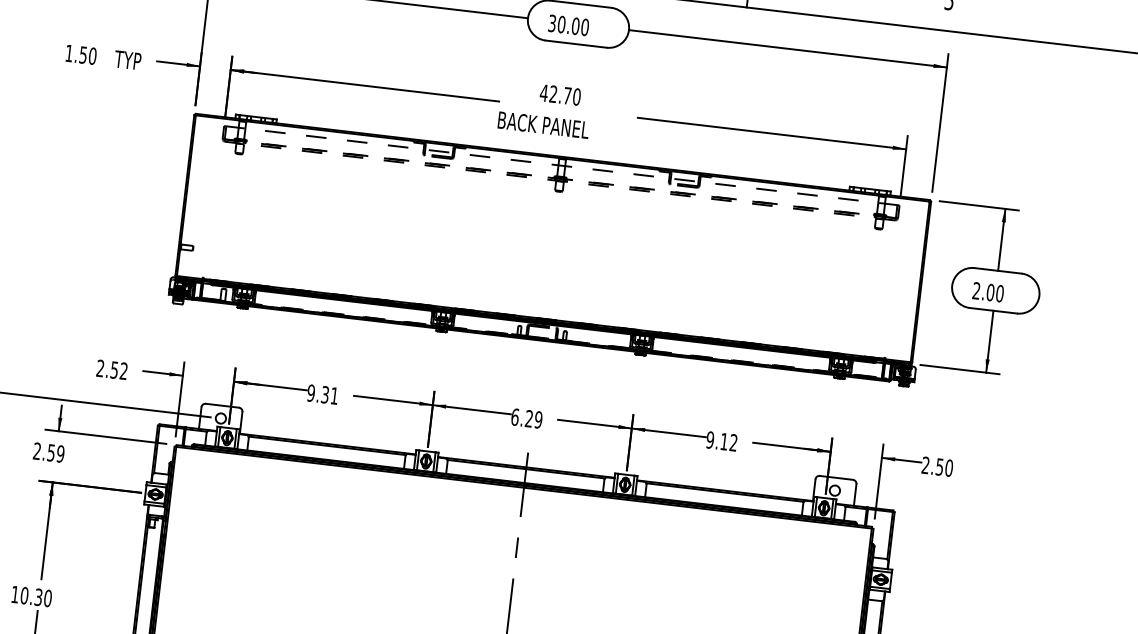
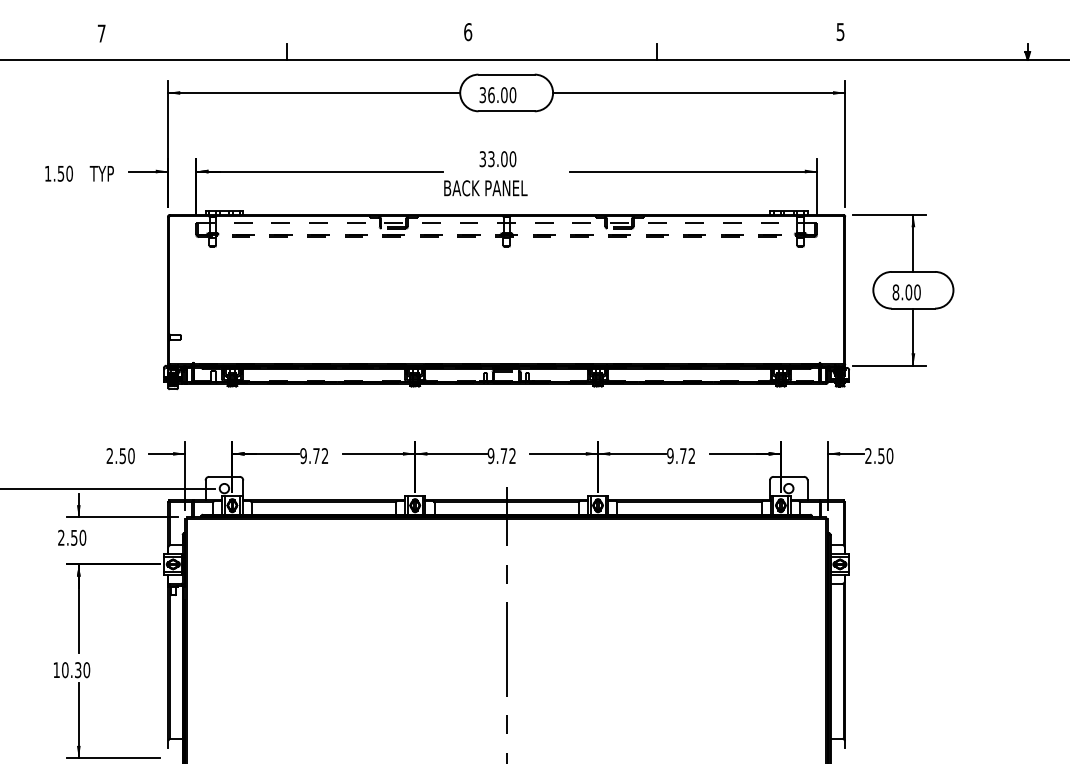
text: (561, 23) -> (491, 94), 30.00 -> 36.00
text: (555, 94) -> (493, 159), 42.70 -> 33.00
text: (976, 290) -> (895, 292), 2.00 -> 8.00
text: (123, 371) -> (131, 456), 2.52 -> 2.50
text: (329, 395) -> (320, 456), 9.31 -> 9.72
text: (526, 419) -> (501, 456), 6.29 -> 9.72
text: (724, 441) -> (683, 455), 9.12 -> 9.72
text: (60, 453) -> (82, 537), 2.59 -> 2.50

